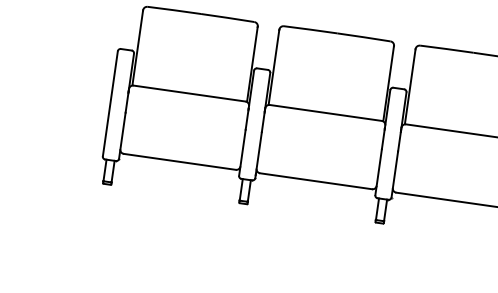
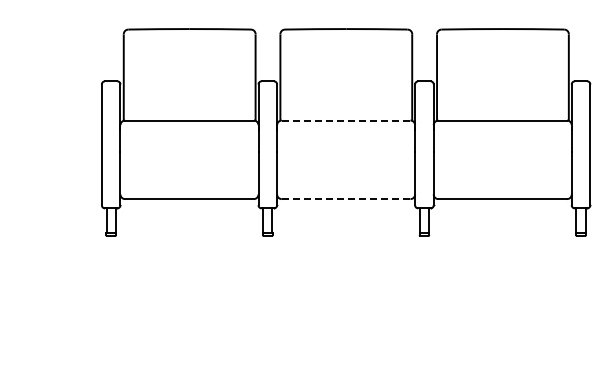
line: (325, 112) -> (345, 120), solid -> dashed
line: (316, 181) -> (346, 199), solid -> dashed

